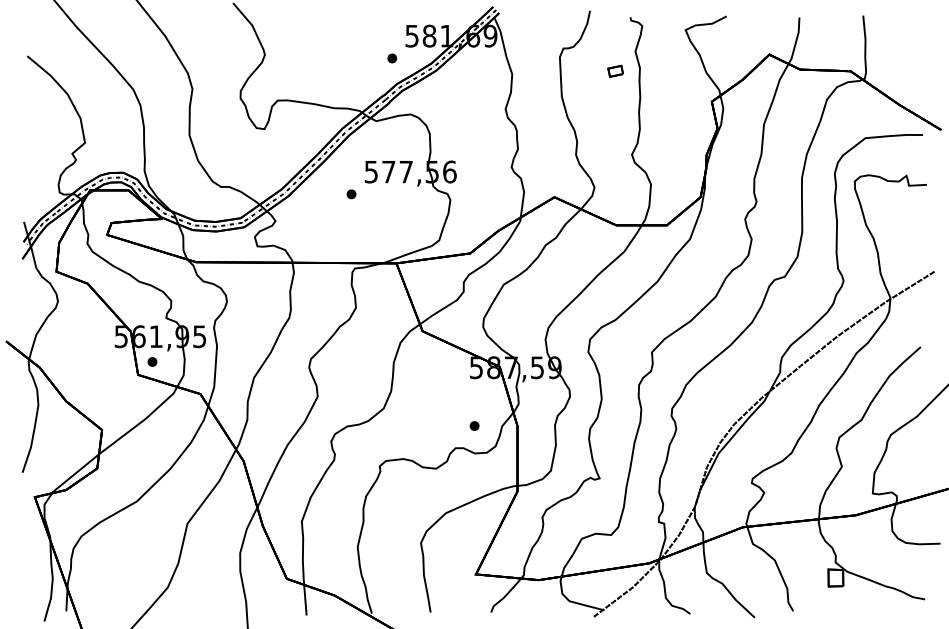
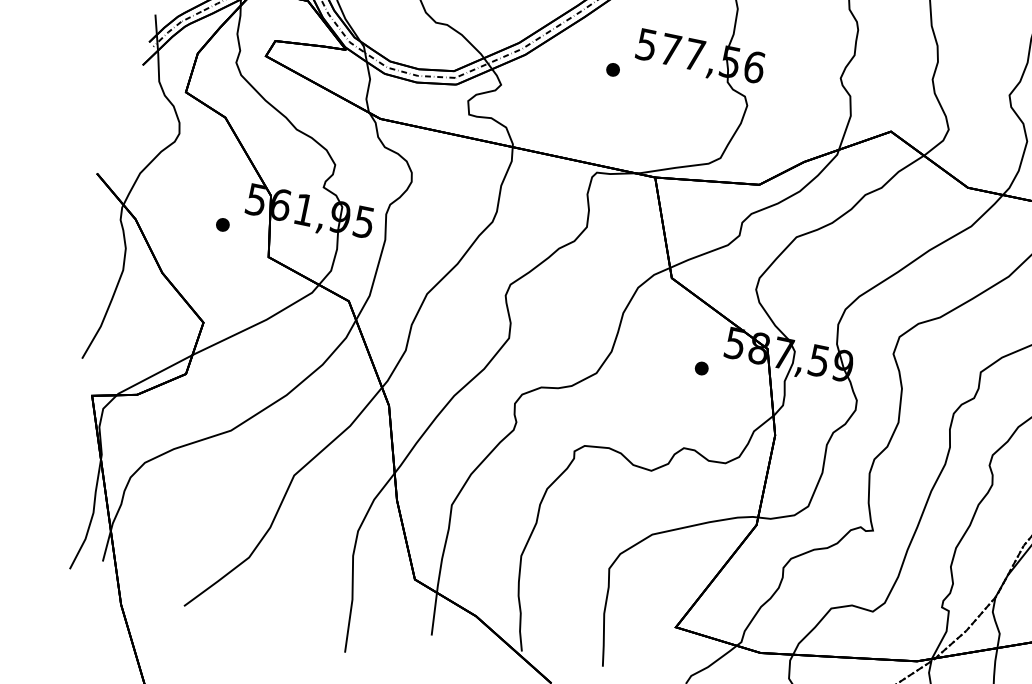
part: (152, 361) -> (223, 224), moved
part: (474, 425) -> (701, 367), moved

